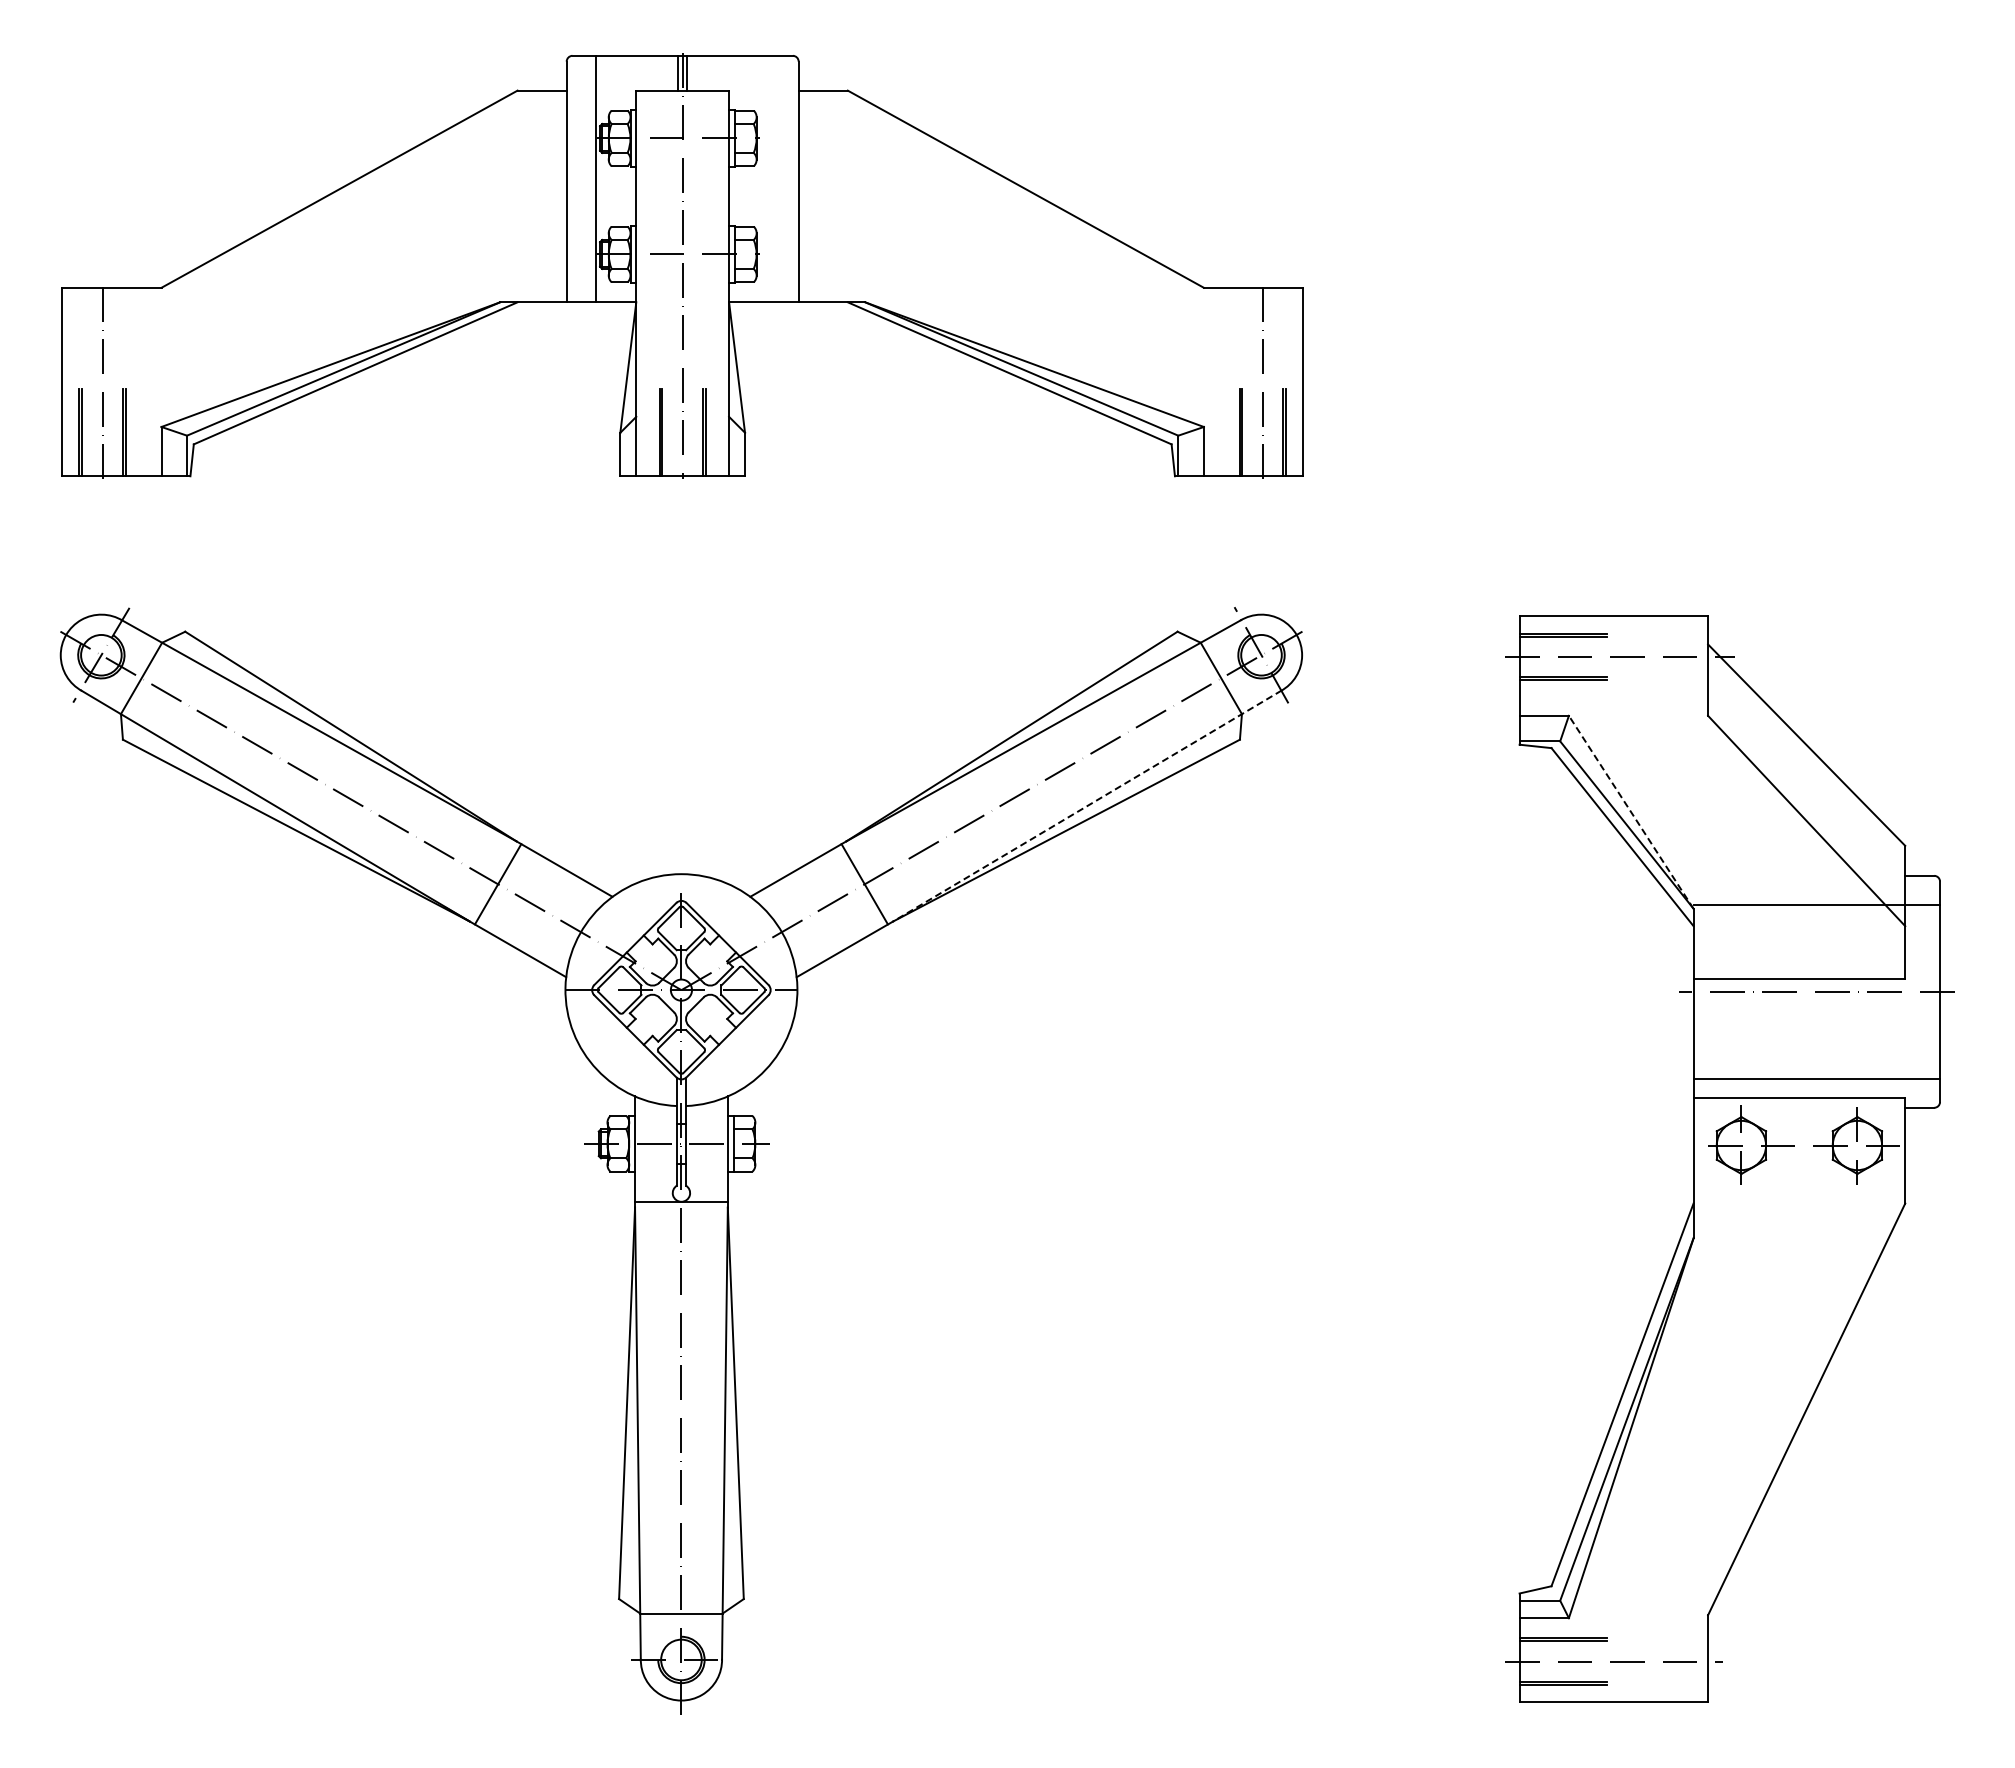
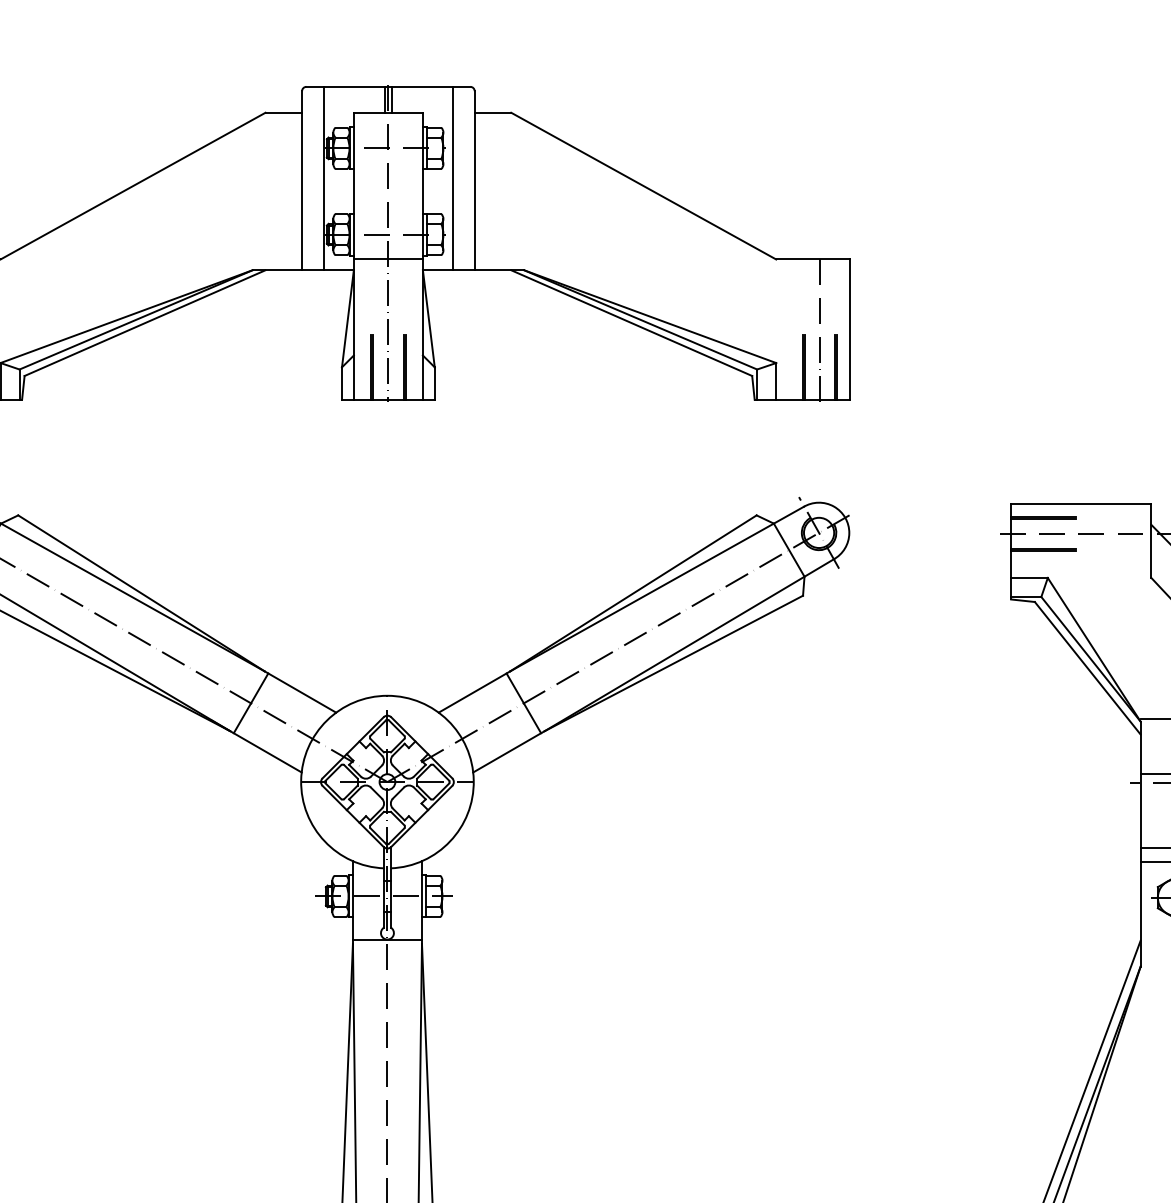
line: (769, 178) -> (452, 178), added
line: (682, 287) -> (388, 259), added
line: (1086, 806) -> (688, 645), dashed -> solid
line: (1631, 812) -> (1094, 649), dashed -> solid

